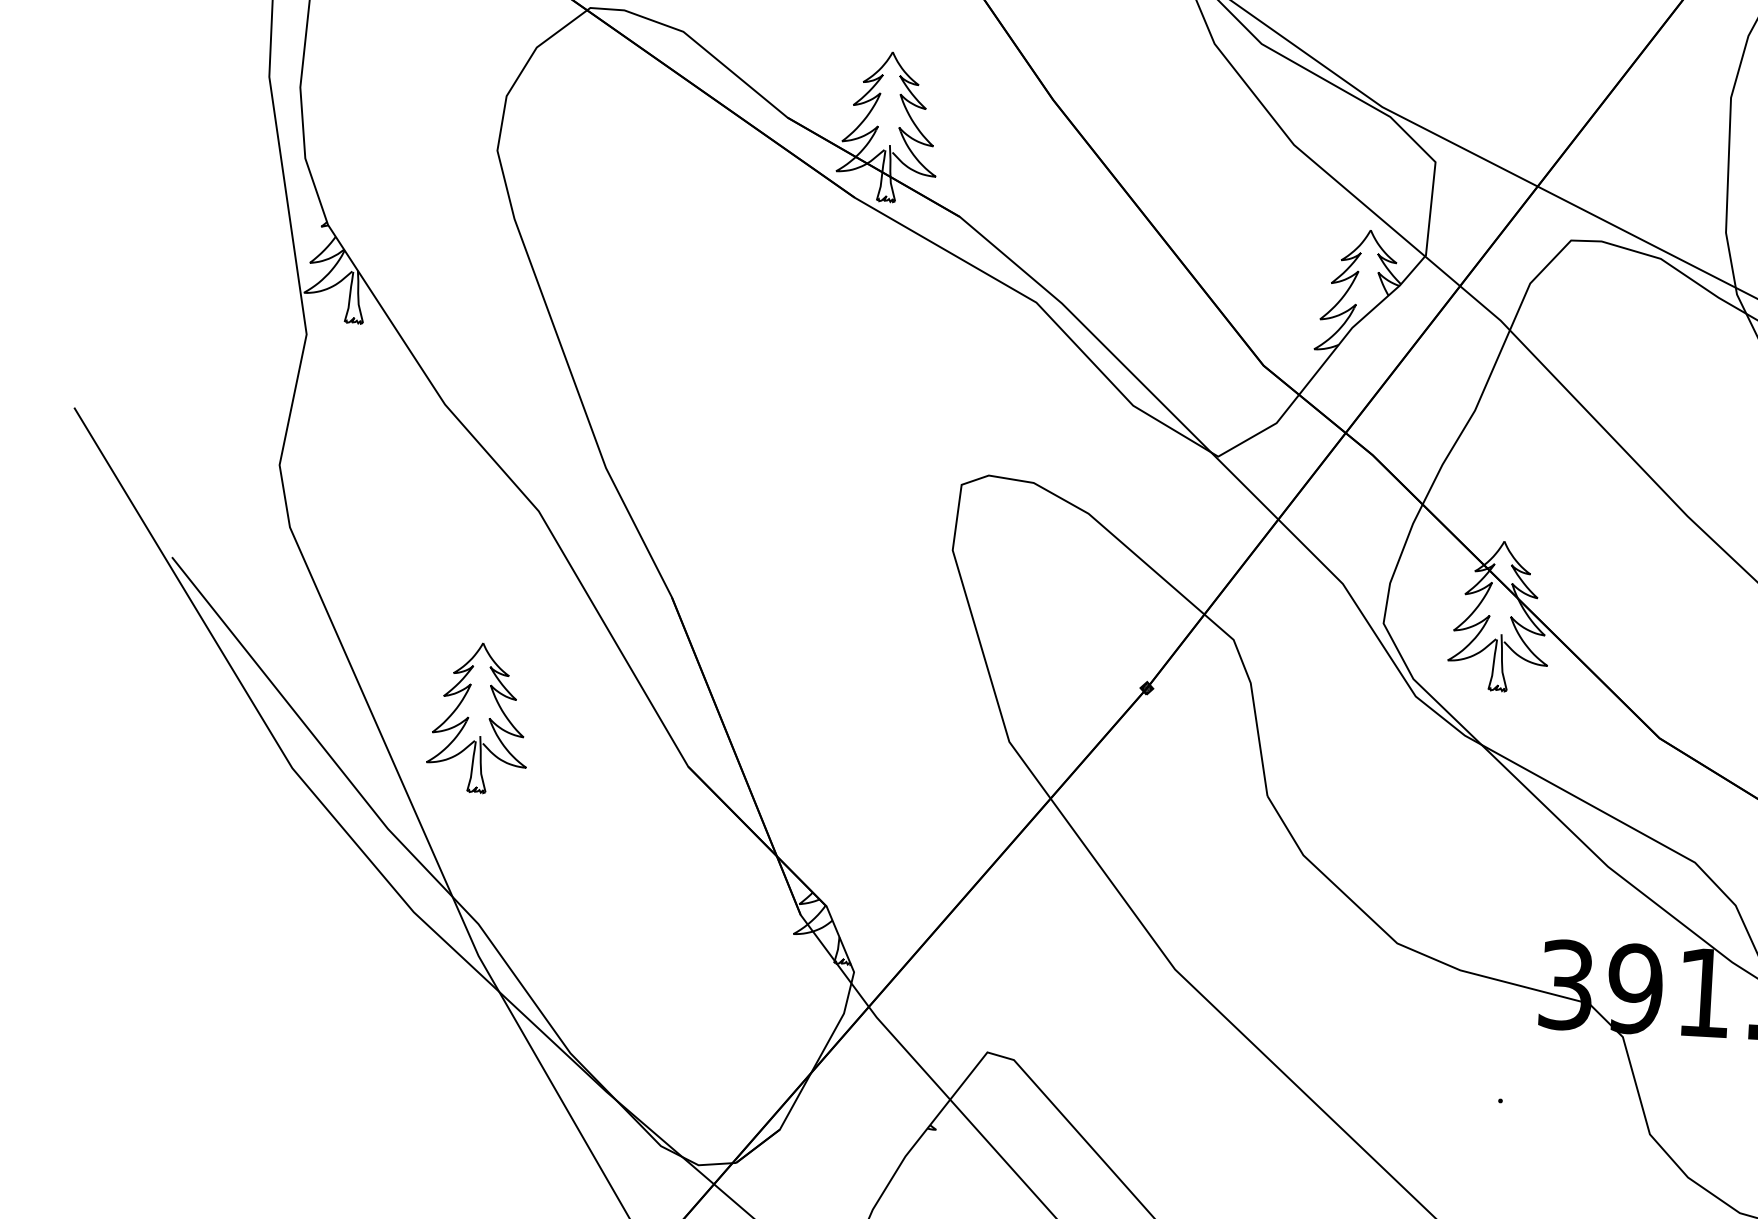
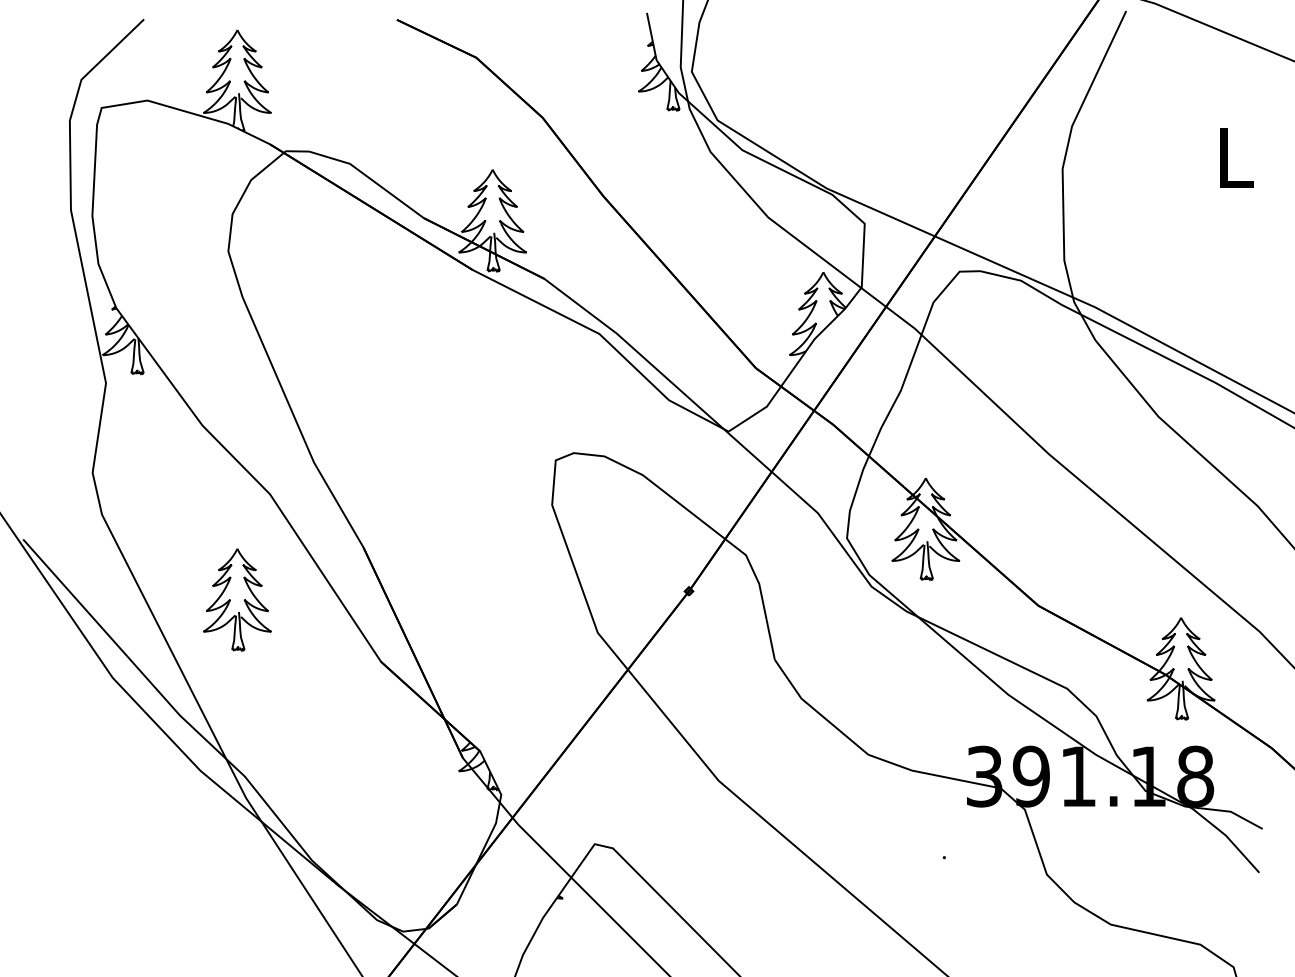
part: (479, 717) -> (237, 599), moved

